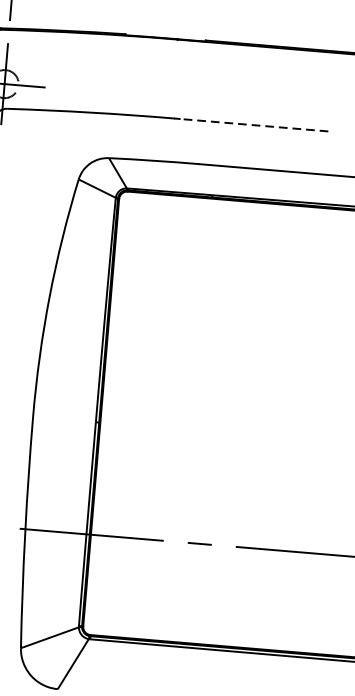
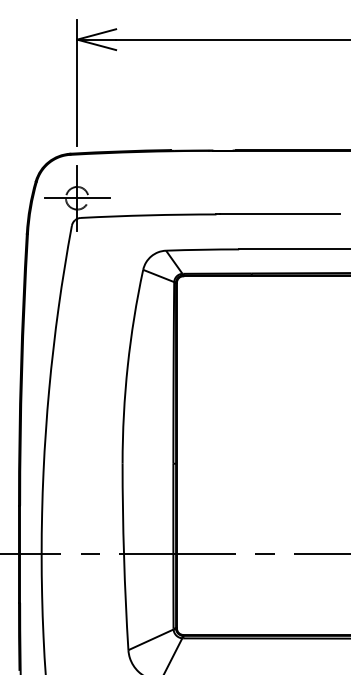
line: (252, 125) -> (279, 214), dashed -> solid

